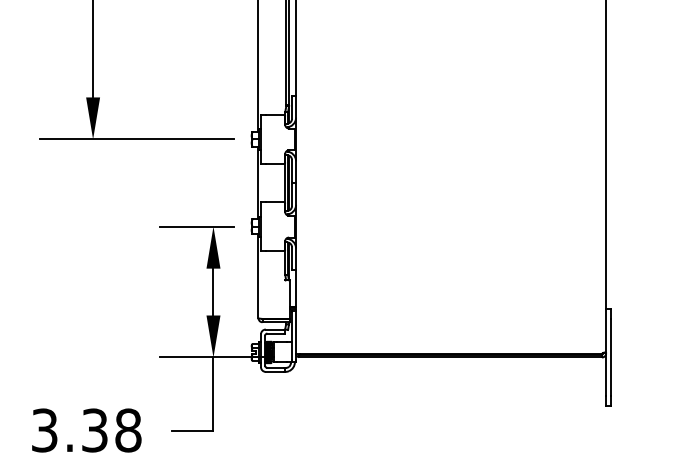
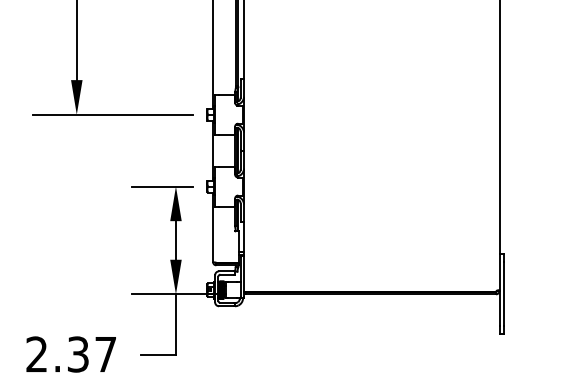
text: (86, 430) -> (71, 354), 3.38 -> 2.37

